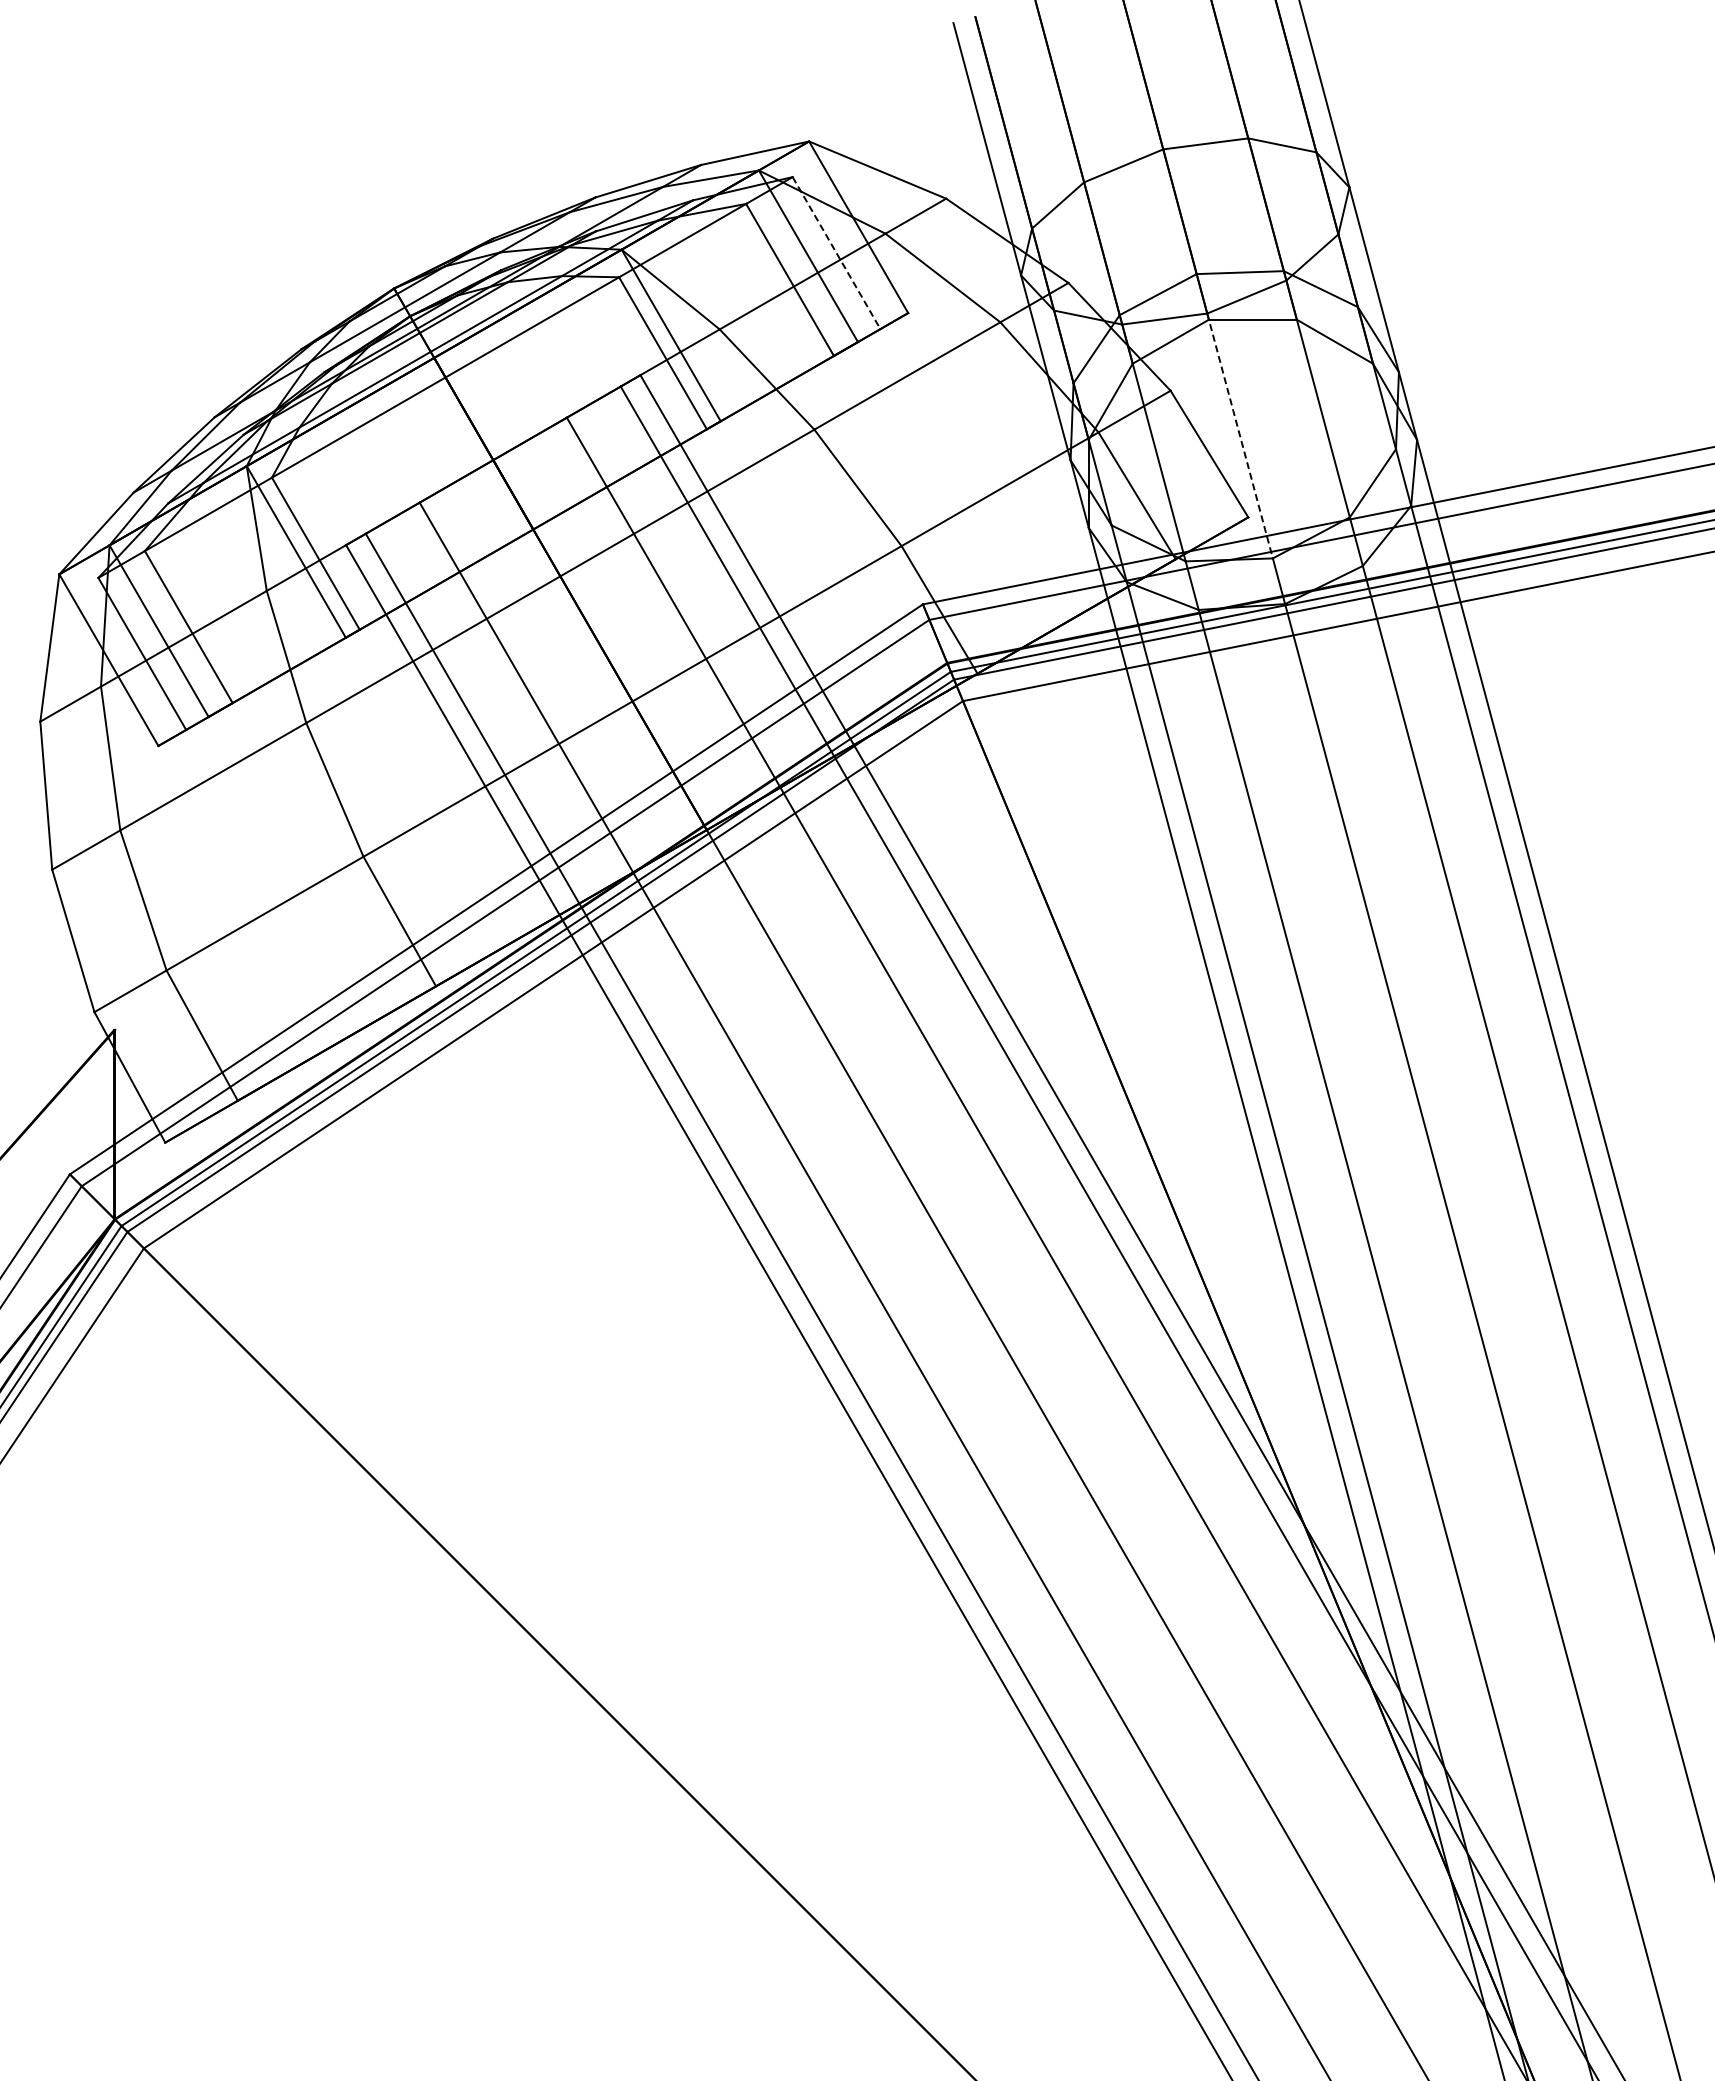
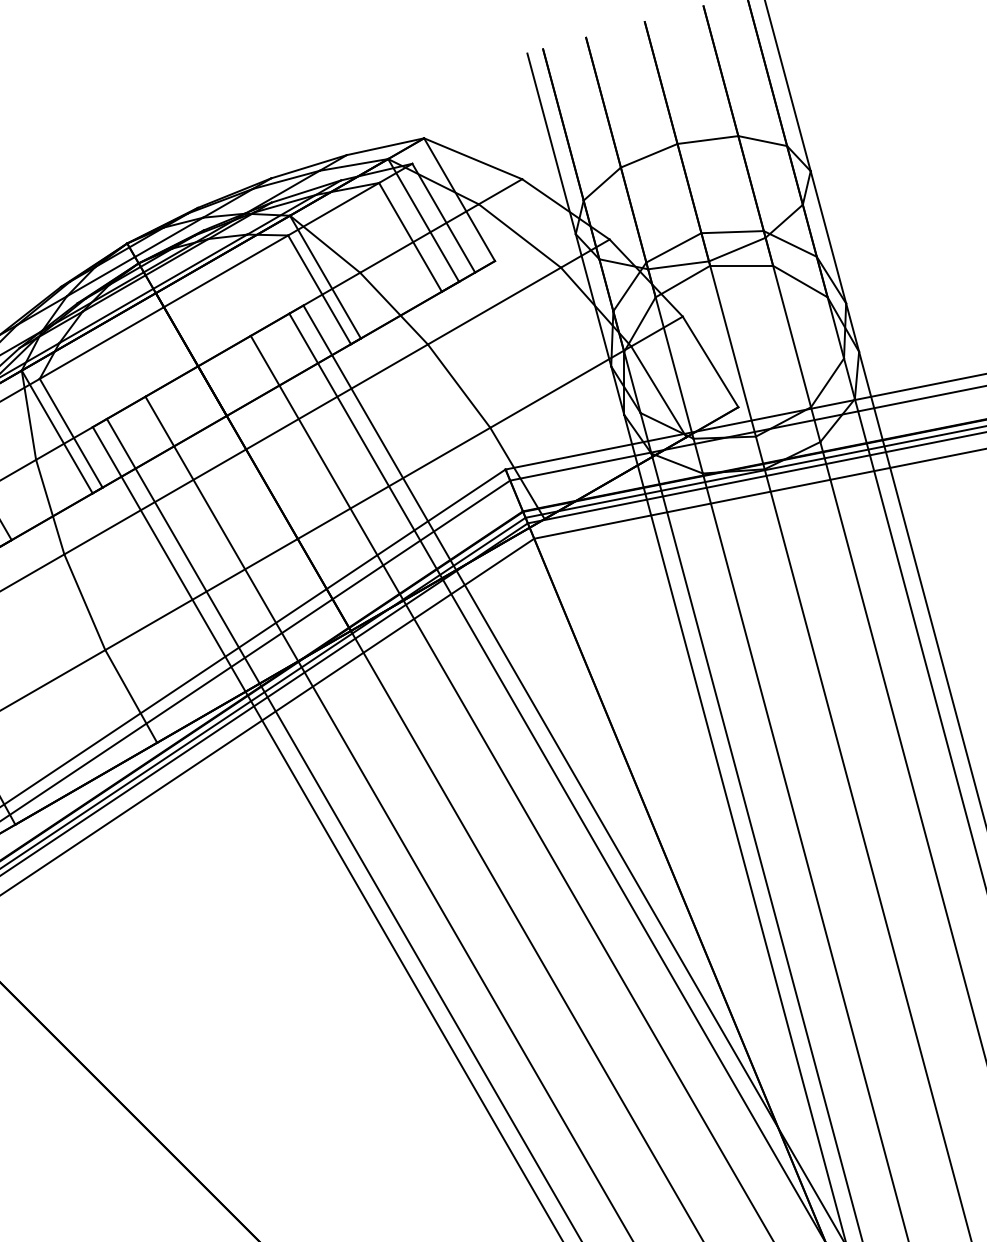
line: (836, 253) -> (443, 218), dashed -> solid
line: (1240, 436) -> (732, 349), dashed -> solid

